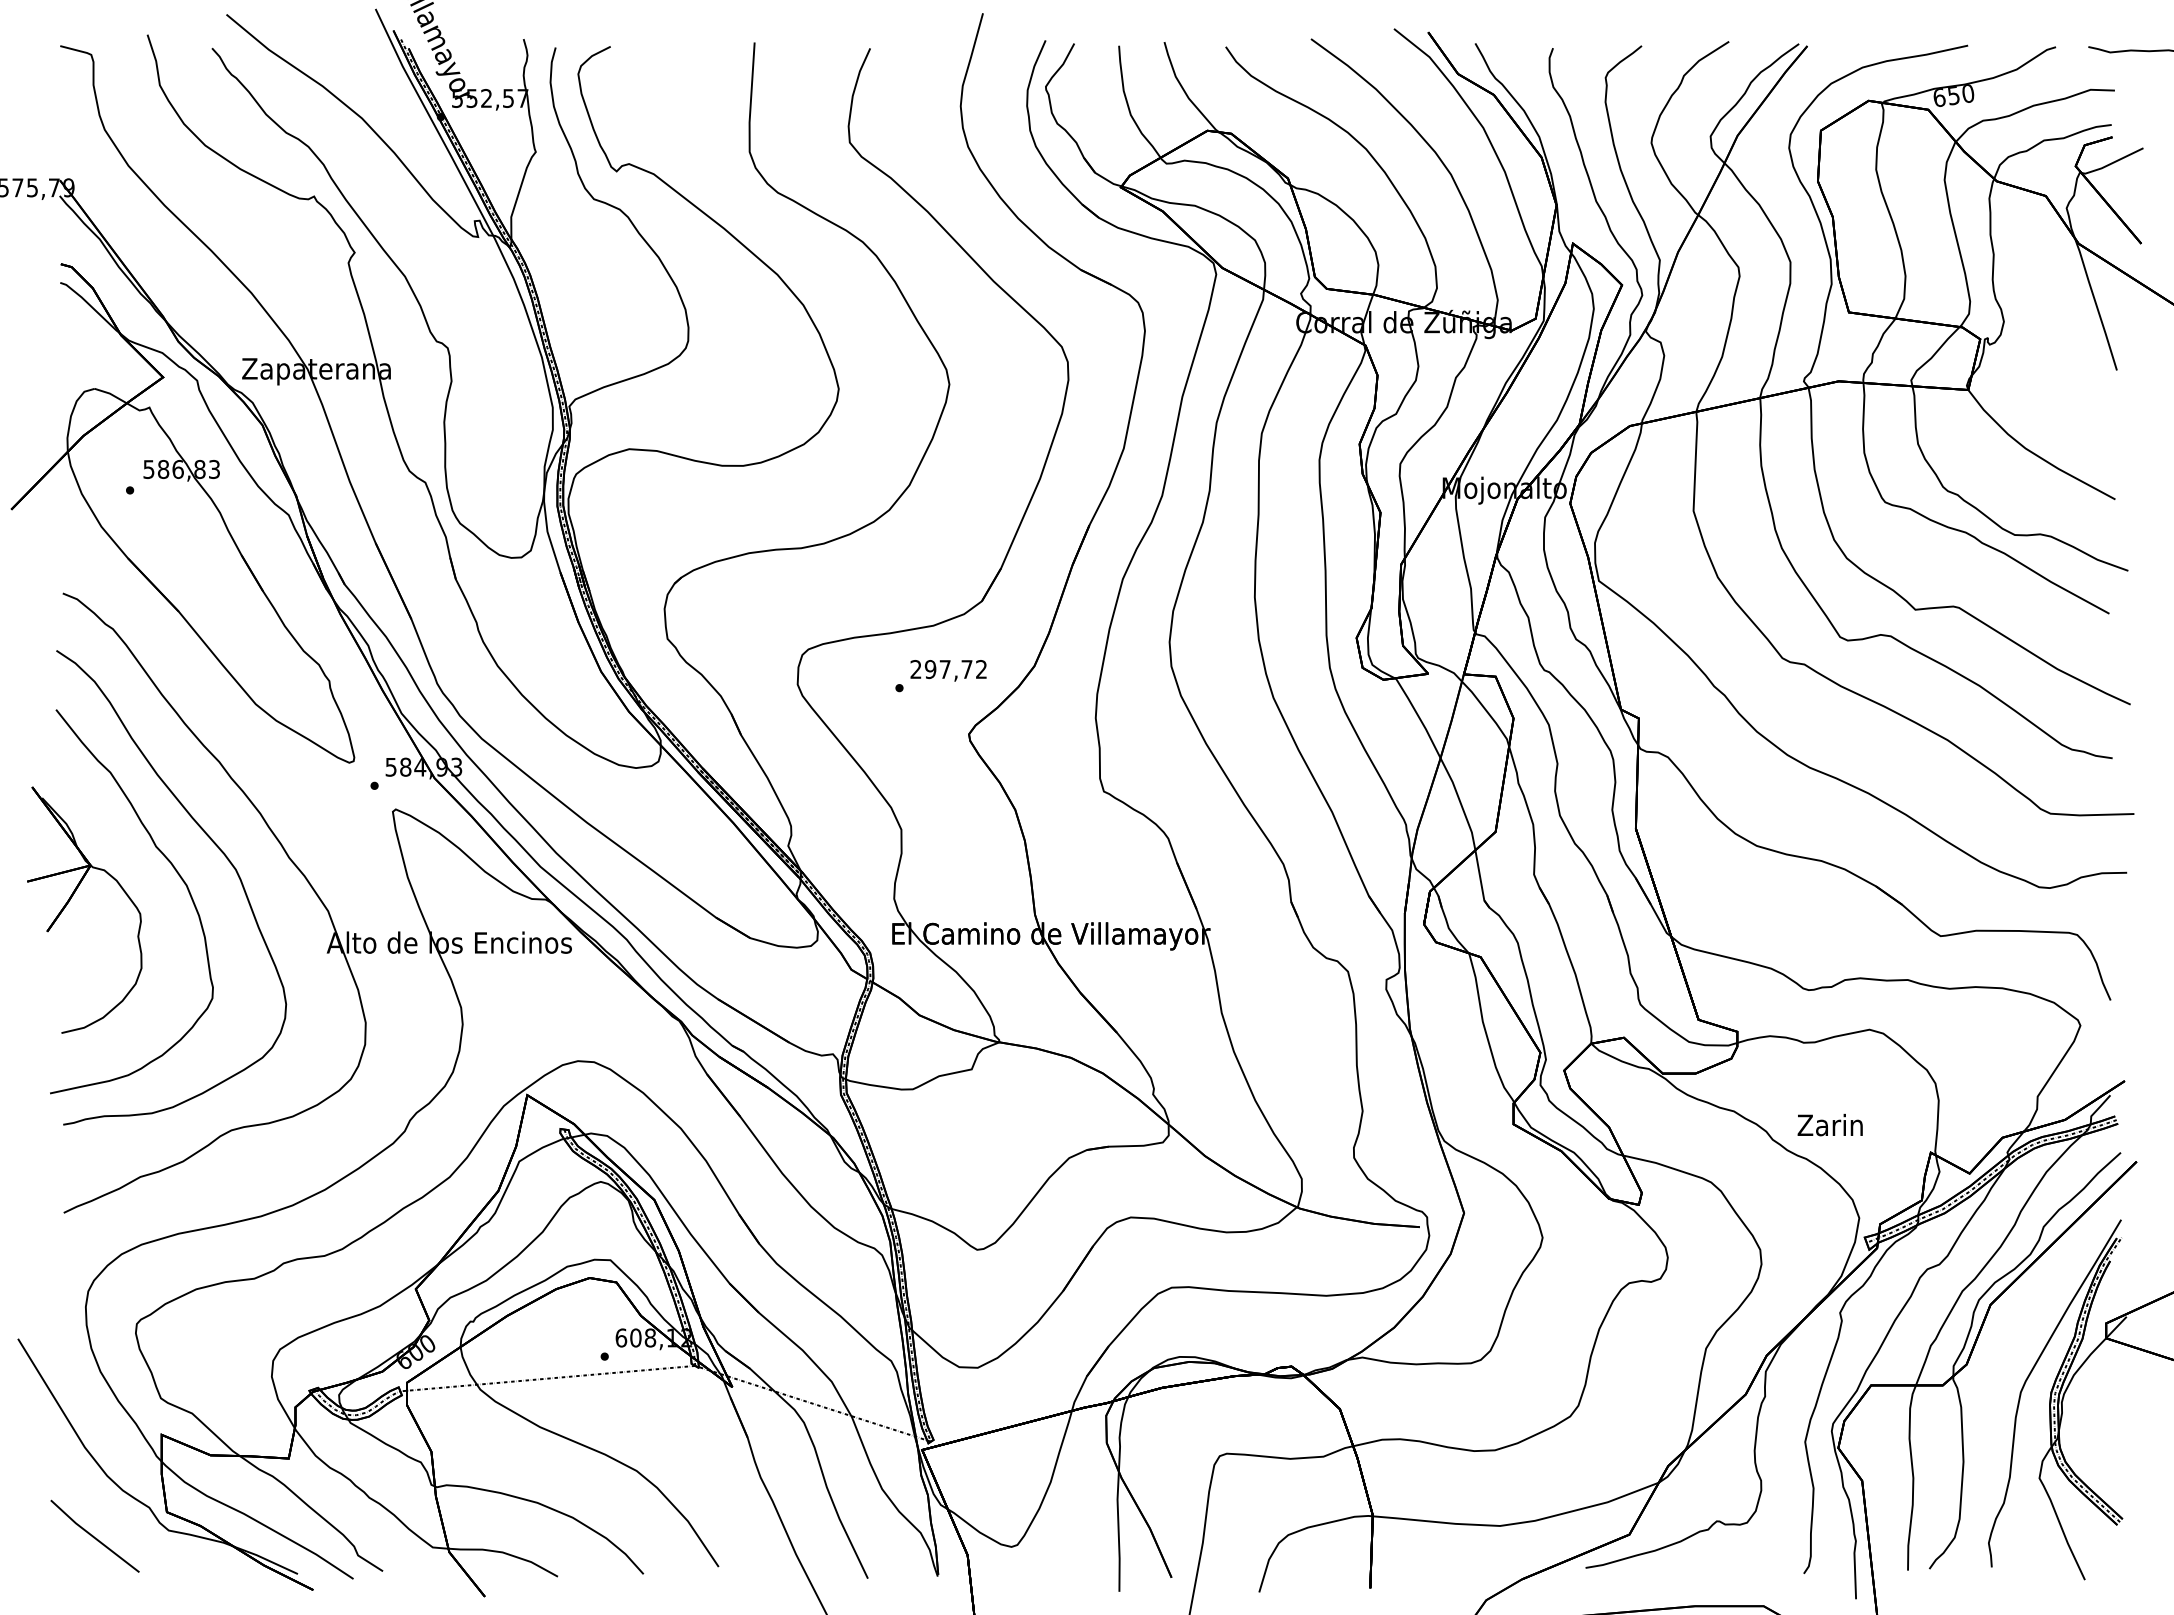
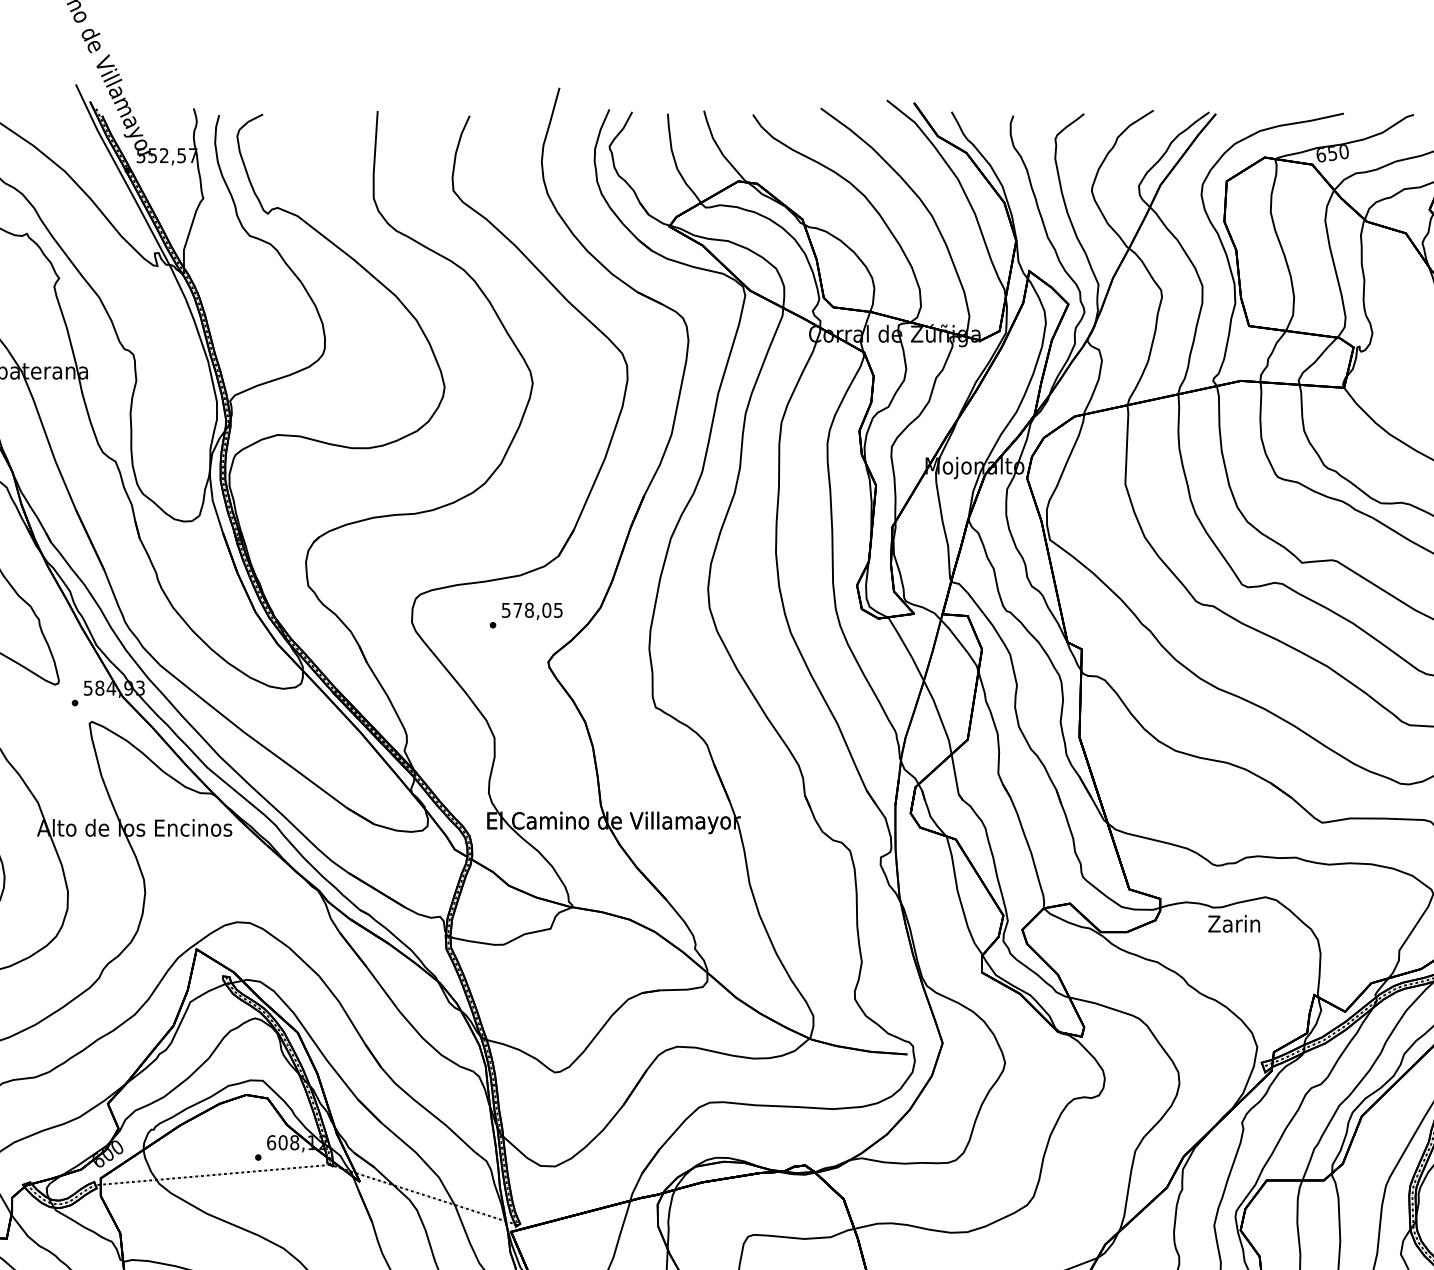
text: (948, 669) -> (532, 610), 297,72 -> 578,05
text: (1829, 1124) -> (1233, 923), moved

